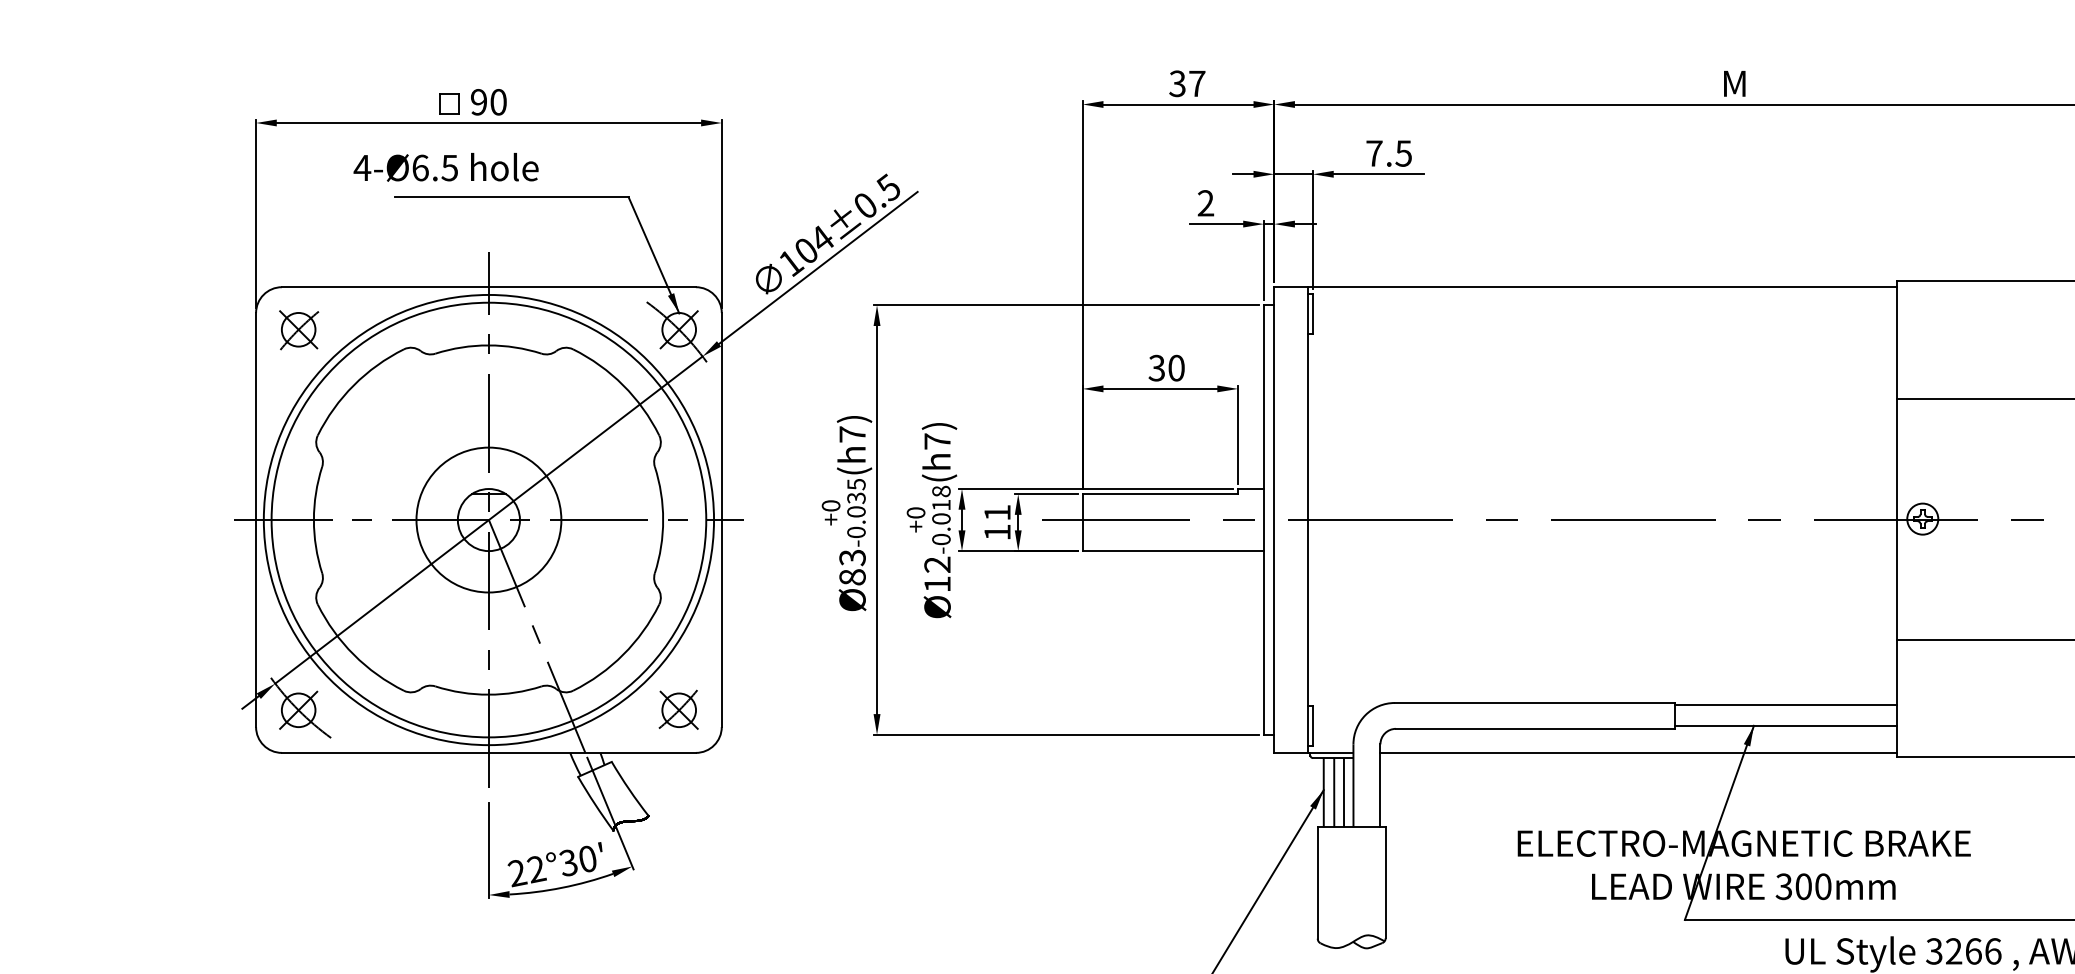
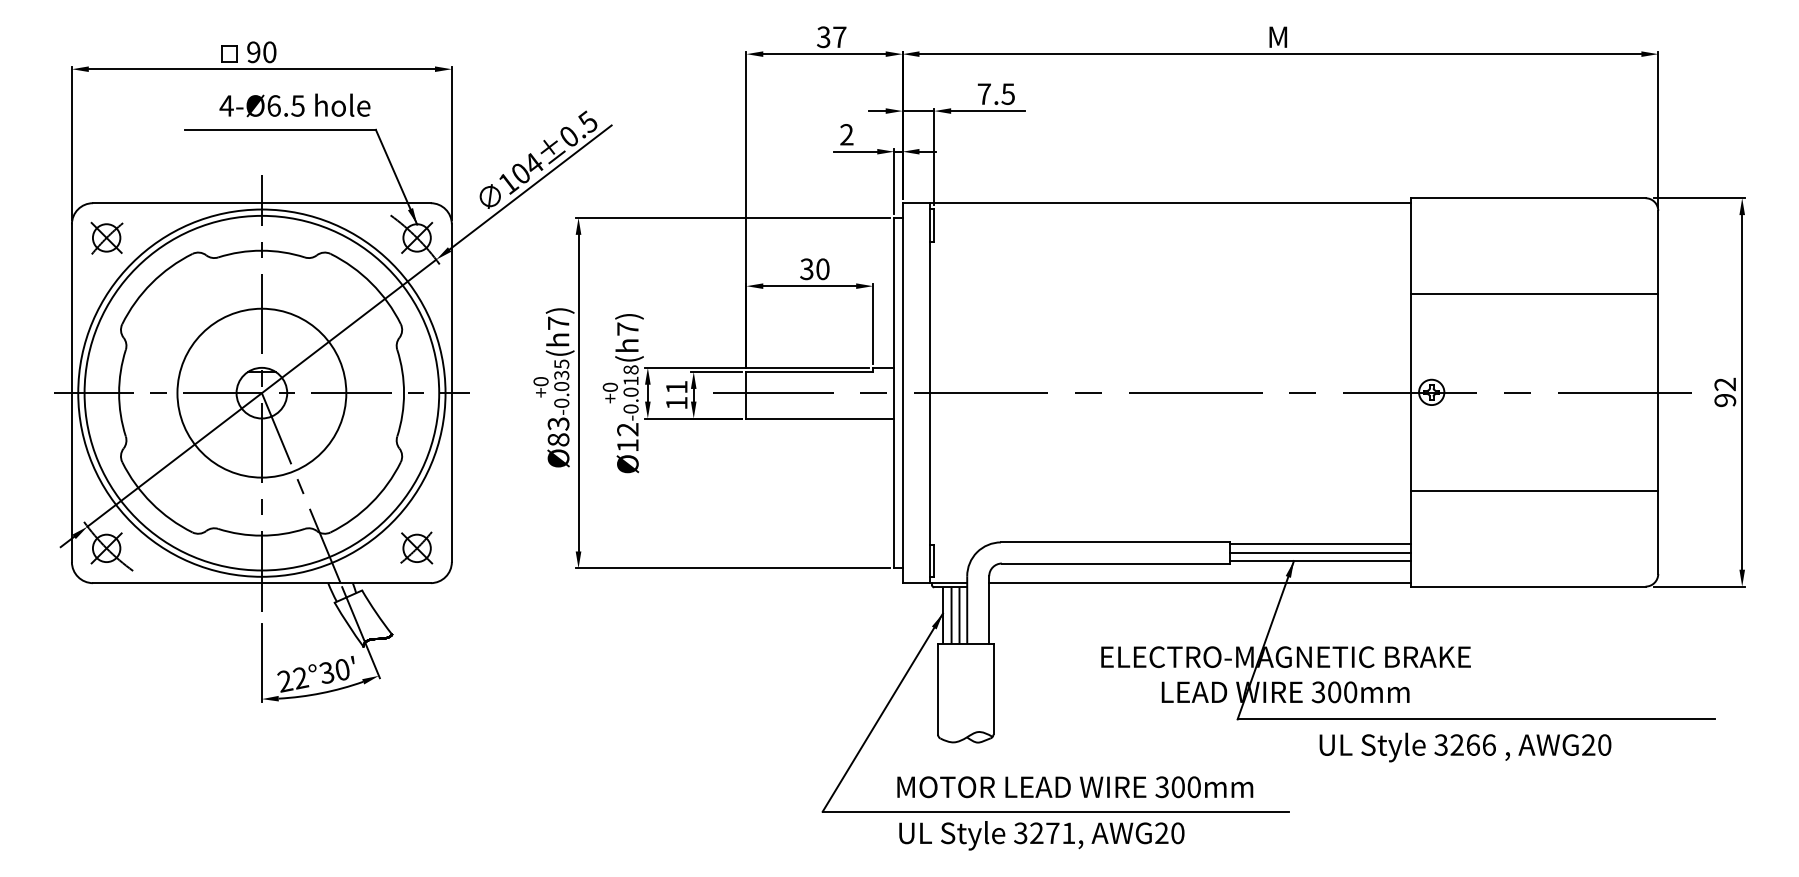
text: (445, 167) -> (294, 105), moved
circle: (488, 519) -> (261, 392), size x1.43
line: (1785, 715) -> (1319, 552), added

